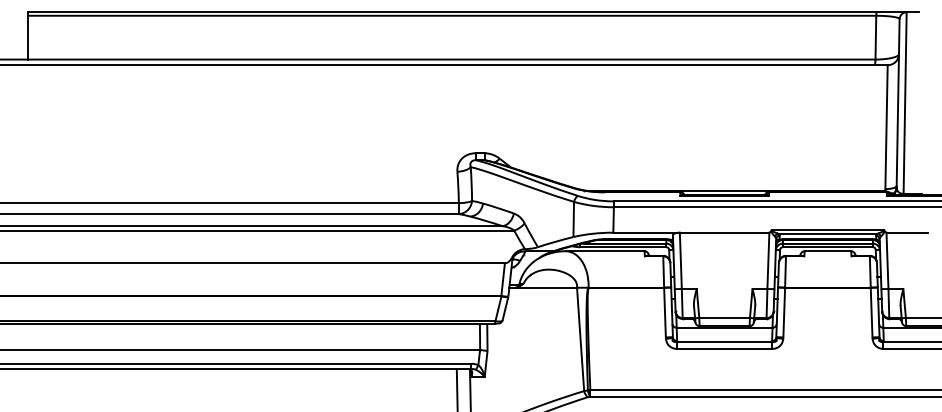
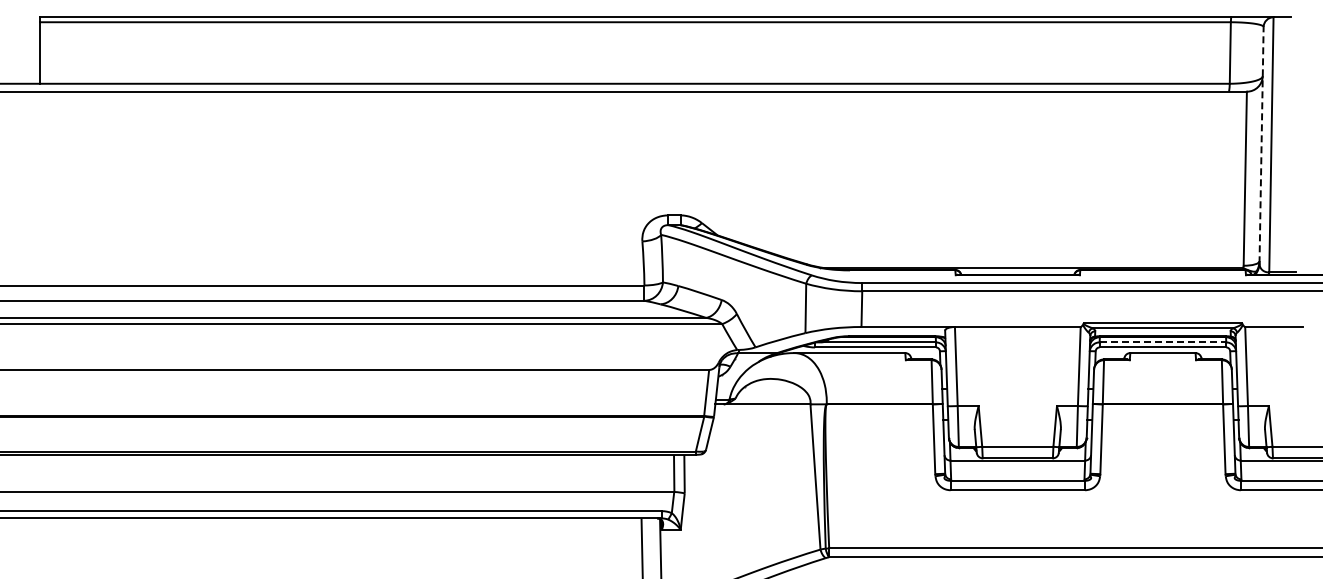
line: (898, 102) -> (1261, 144), solid -> dashed
line: (828, 243) -> (1163, 342), solid -> dashed

